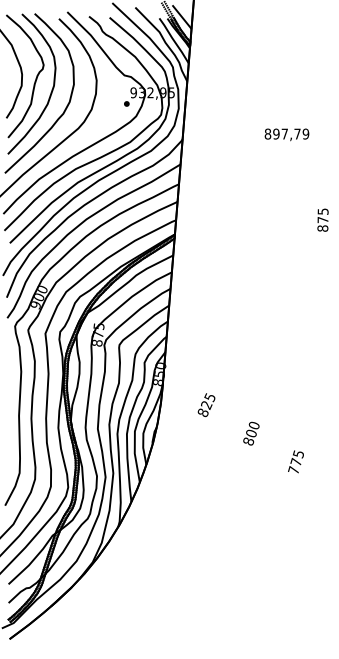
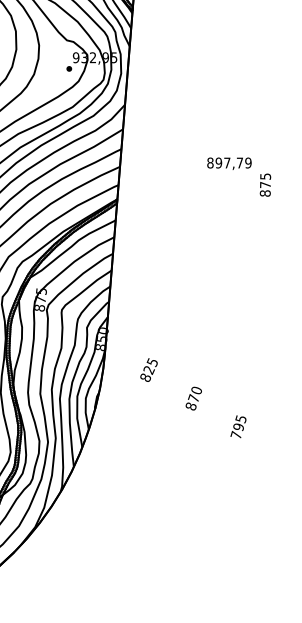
text: (286, 134) -> (228, 163), moved
text: (250, 433) -> (192, 398), 800 -> 870
text: (295, 461) -> (237, 426), 775 -> 795

